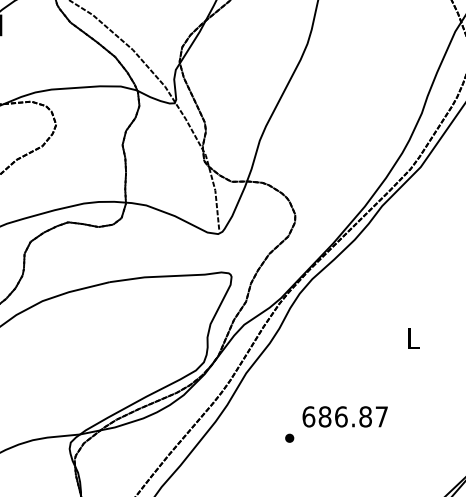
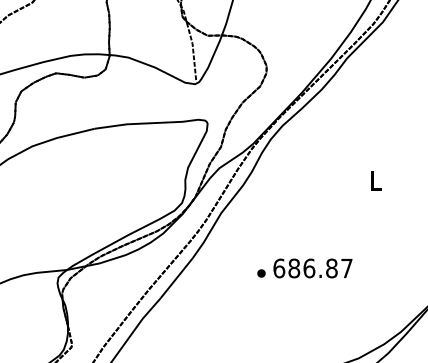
text: (344, 416) -> (312, 268), moved

